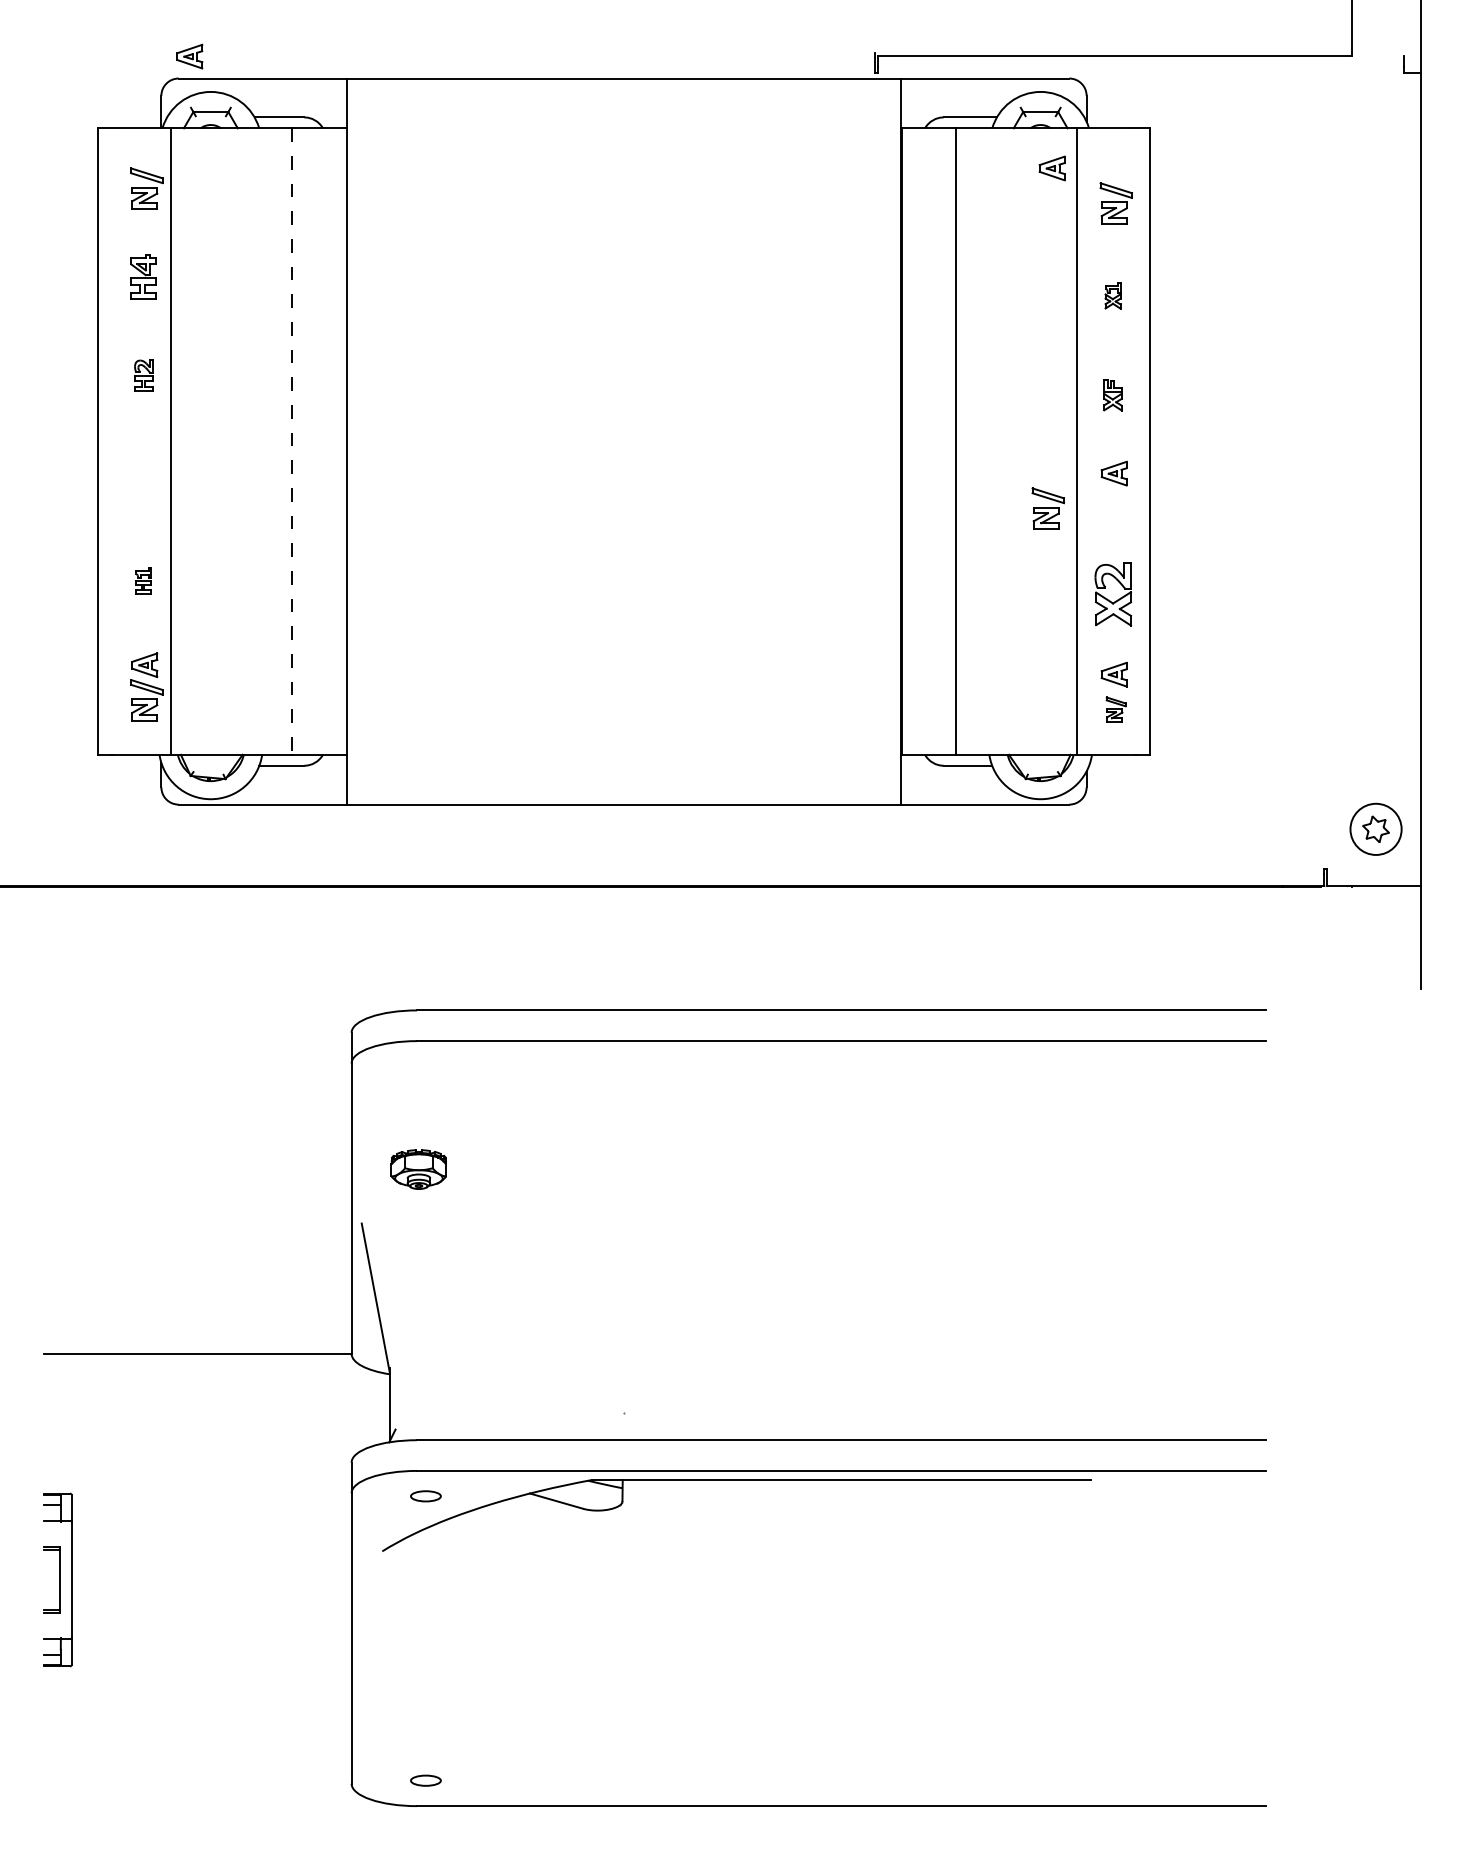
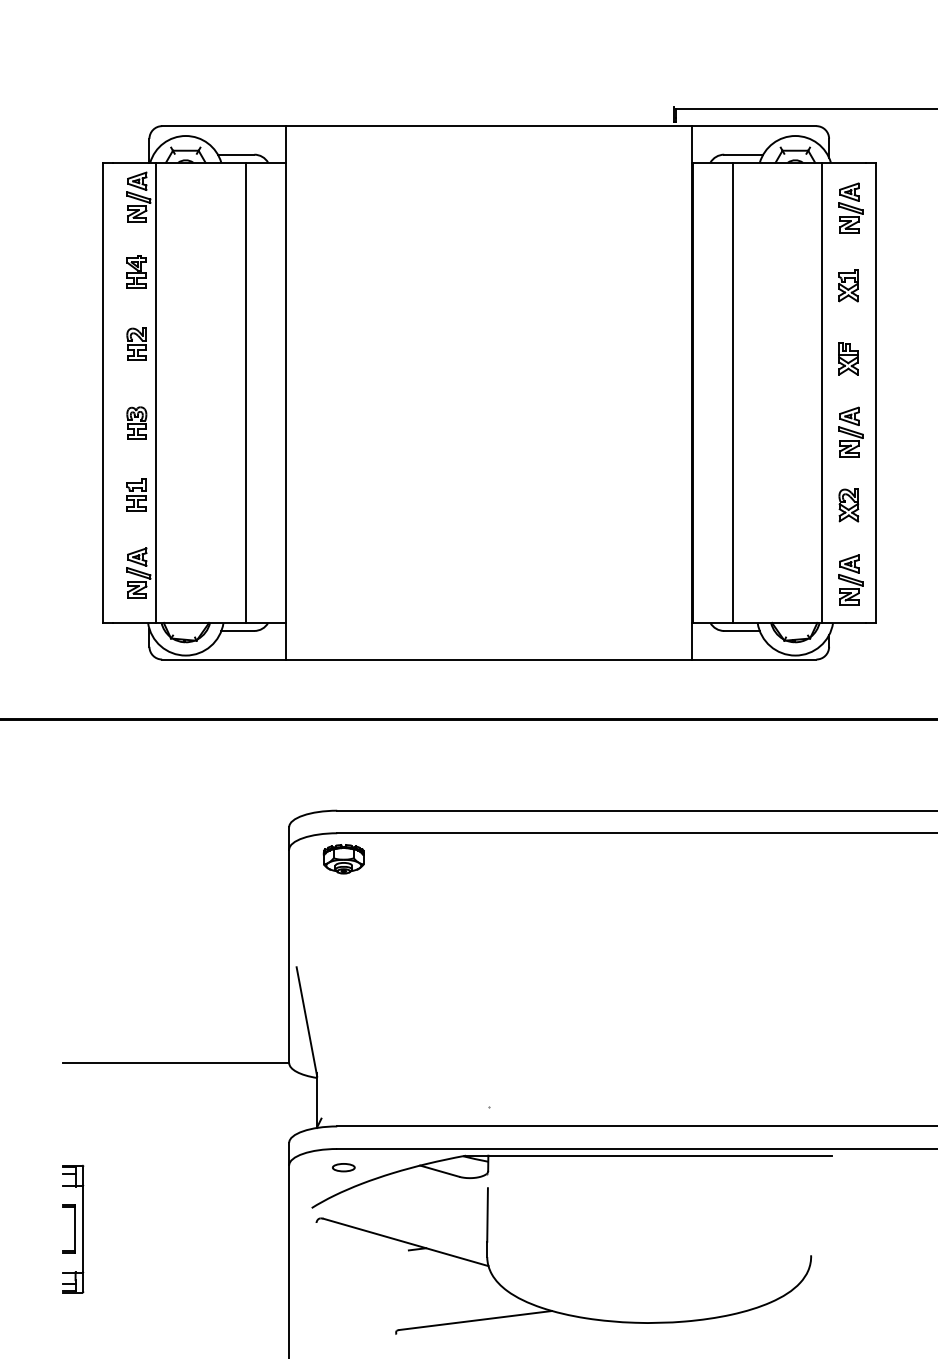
part: (189, 56) -> (137, 181), moved
part: (1051, 168) -> (848, 192), moved
part: (1112, 295) -> (848, 285), size x1.67
part: (143, 375) -> (136, 344), size x1.43
part: (1112, 395) -> (848, 358), size x1.43
line: (292, 442) -> (245, 393), dashed -> solid
part: (144, 482) -> (137, 422), added
part: (1047, 508) -> (850, 441), moved
part: (143, 580) -> (136, 494), size x1.67
part: (1113, 594) -> (848, 505), size x0.71
part: (1115, 709) -> (850, 589), size x1.67
part: (418, 1169) -> (343, 859), moved
part: (707, 1689) -> (550, 1309), added

